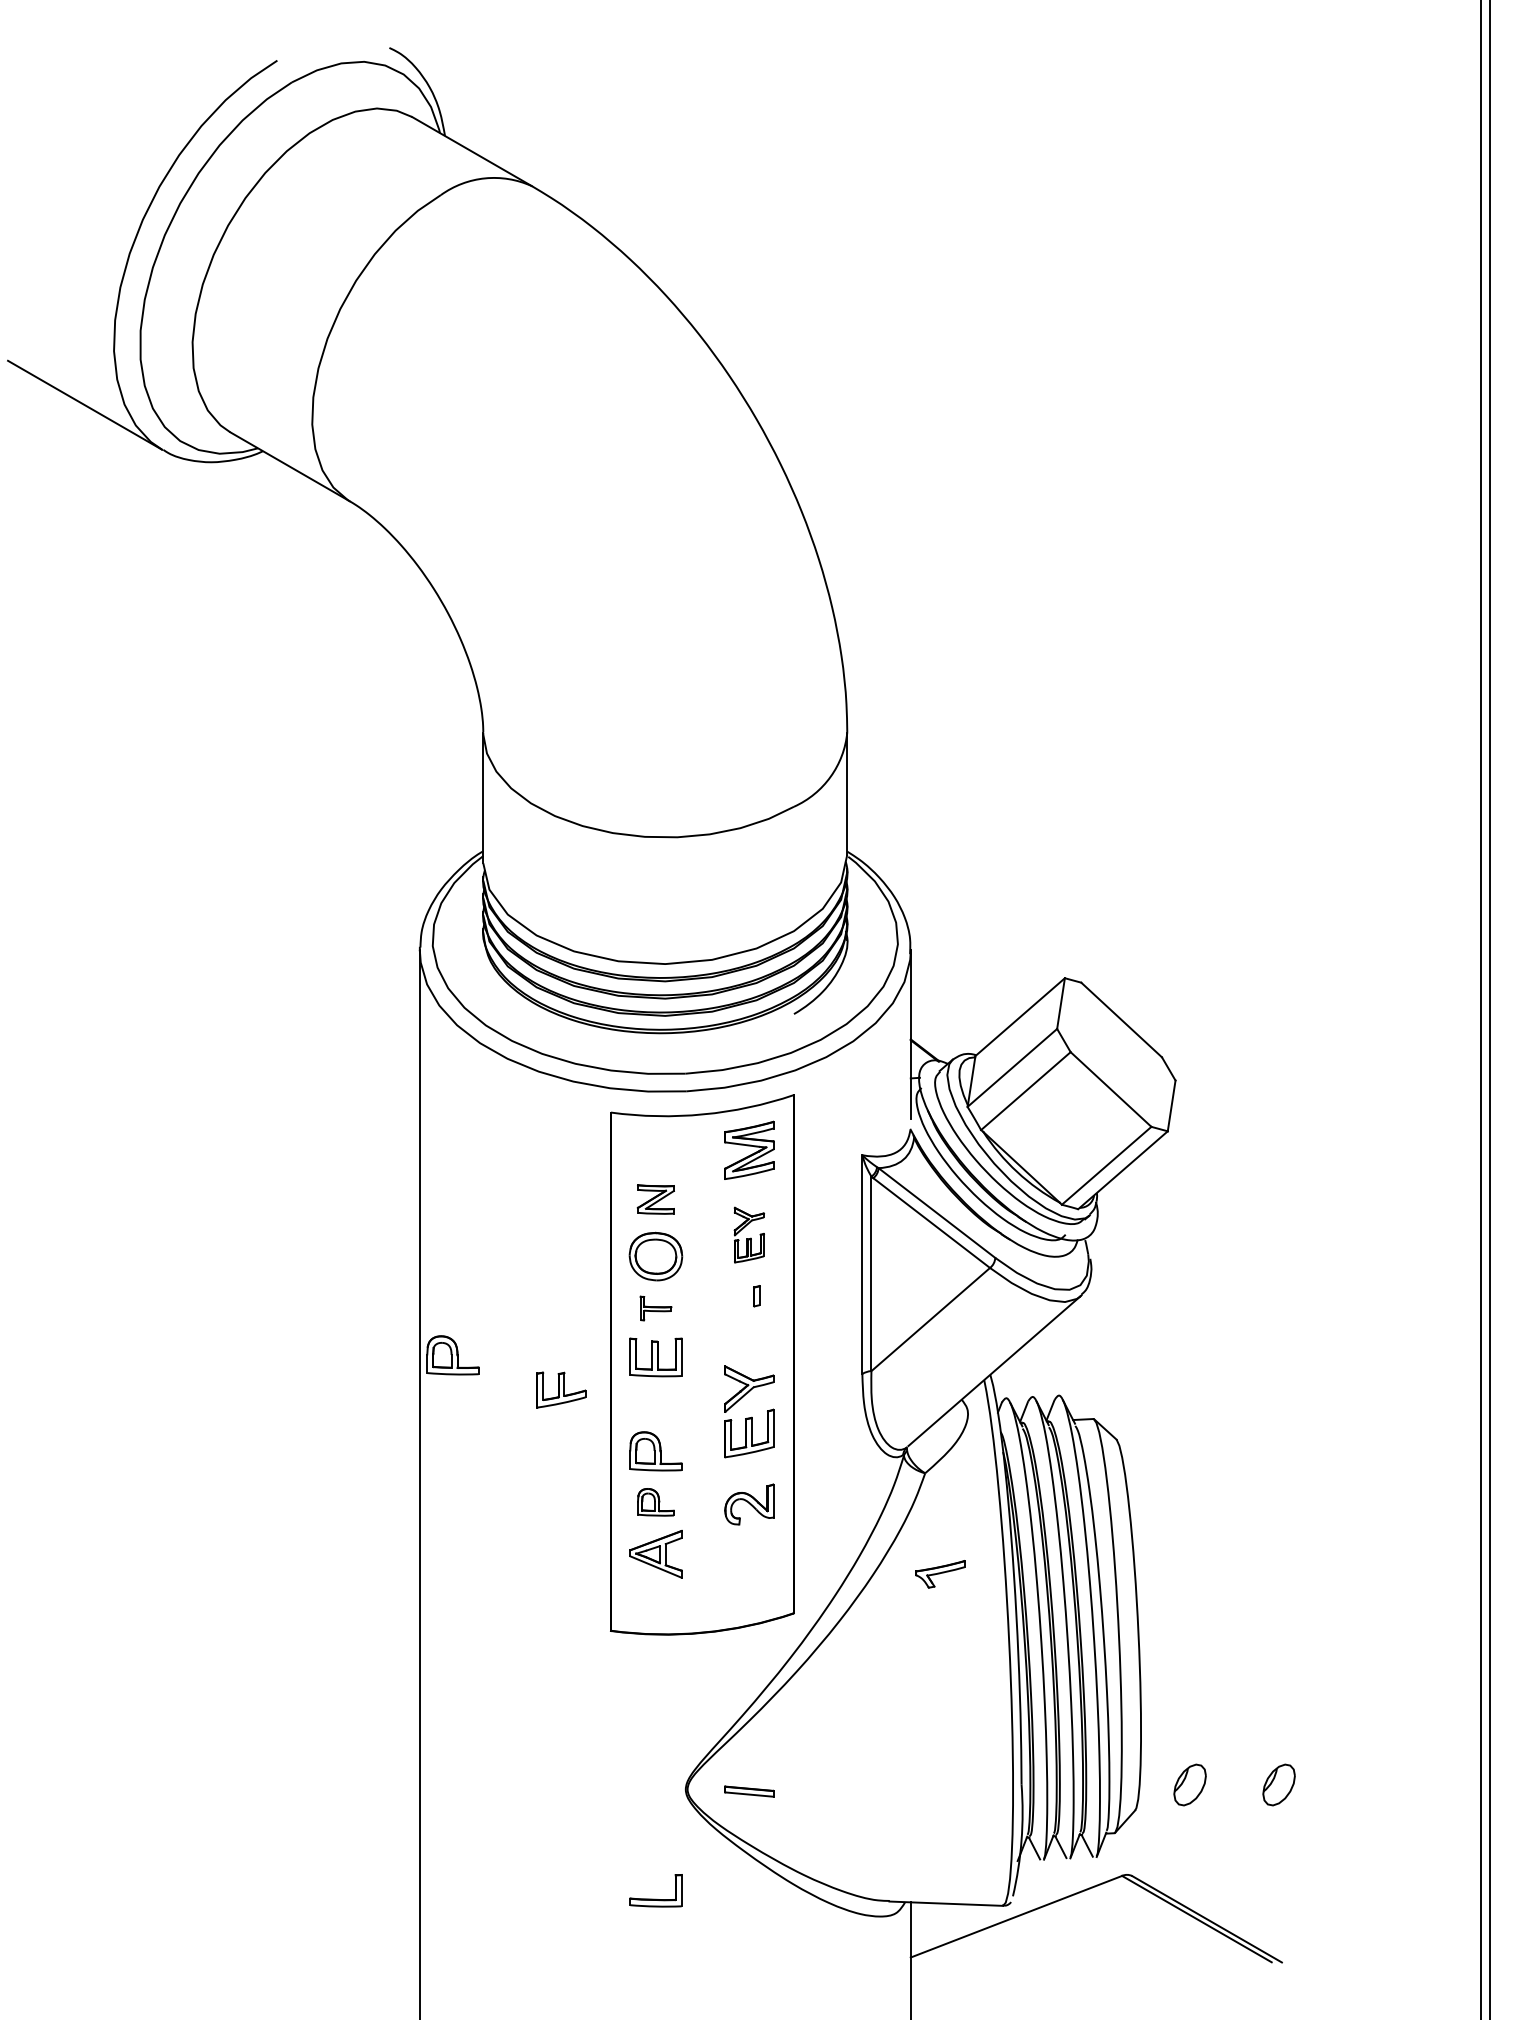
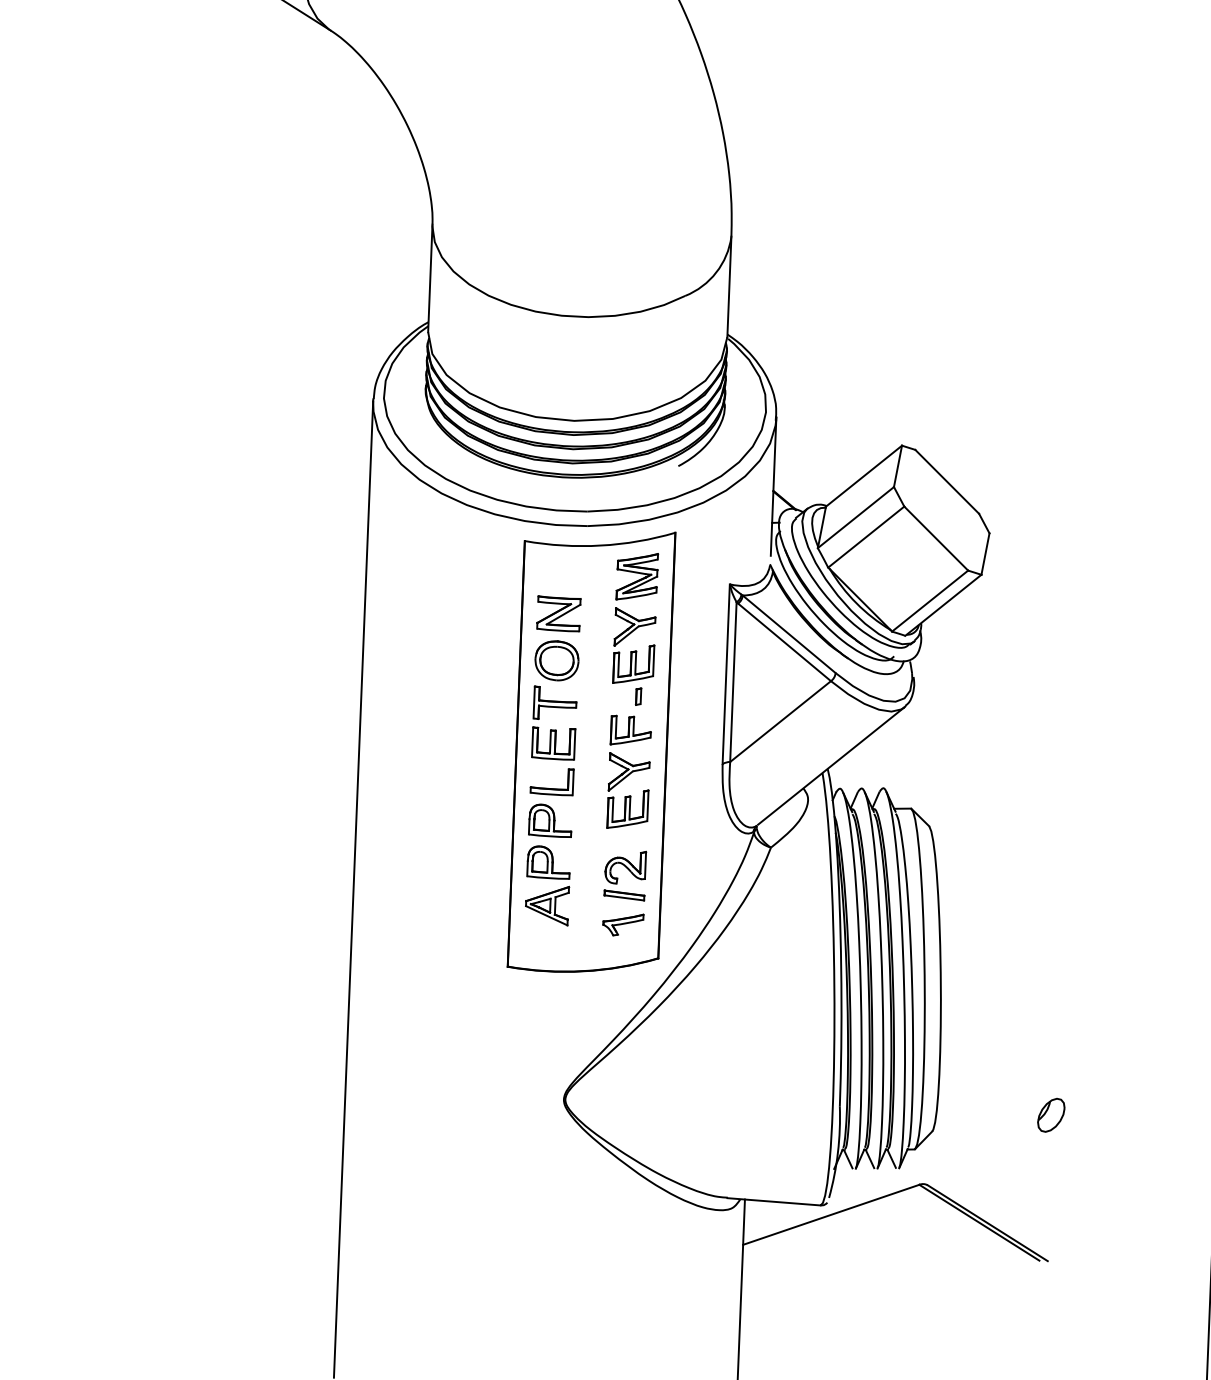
part: (655, 1199) -> (558, 613), size x1.43
part: (749, 1234) -> (634, 645), size x1.67
part: (655, 1308) -> (554, 703), size x1.67
part: (452, 1355) -> (386, 735), removed
part: (561, 1389) -> (631, 730), moved
part: (655, 1502) -> (548, 862), size x1.43
part: (940, 1574) -> (623, 924), moved
part: (1189, 1784) -> (977, 1111), removed
part: (749, 1791) -> (624, 895), moved
part: (655, 1898) -> (551, 788), moved

